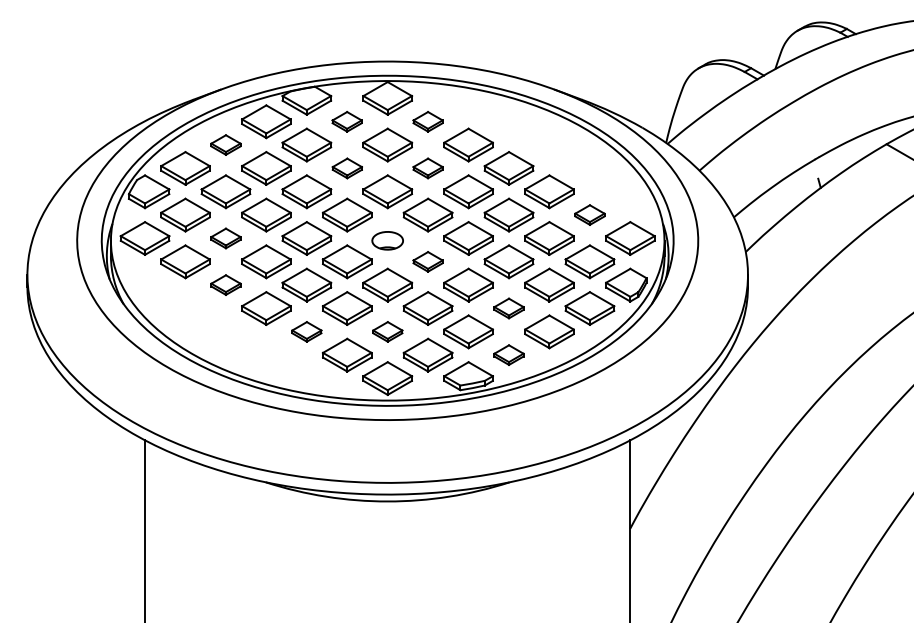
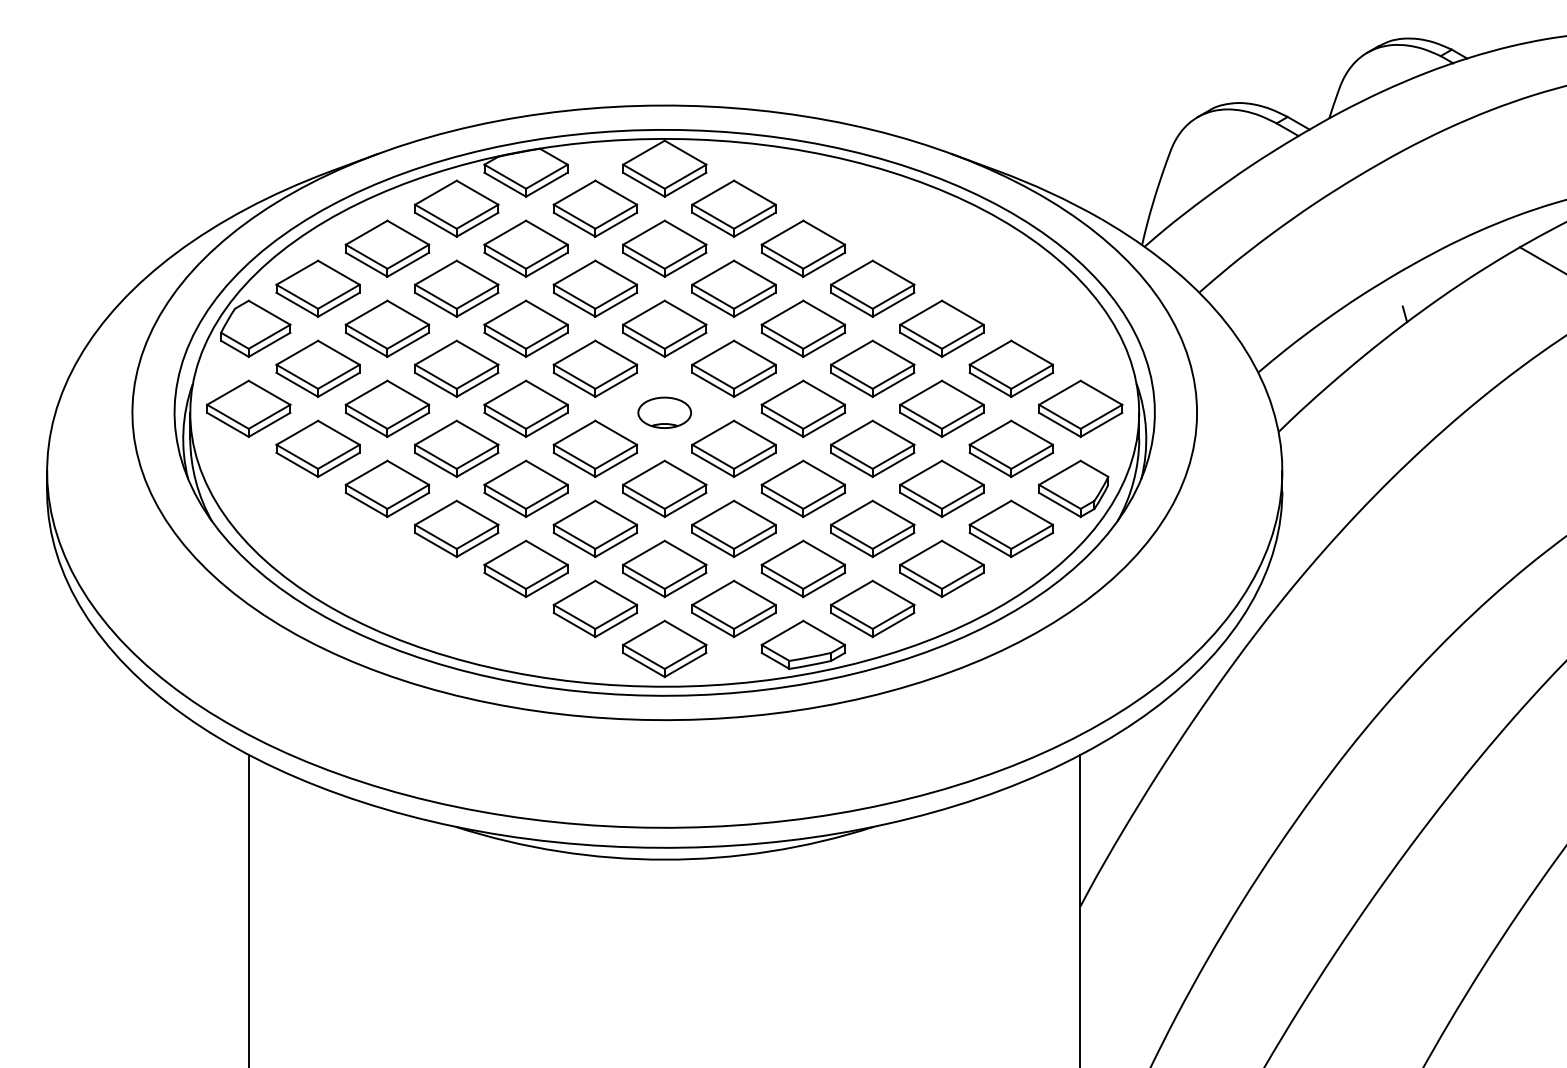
part: (346, 121) -> (594, 208), size x1.67
part: (427, 121) -> (732, 208), size x1.67
part: (225, 144) -> (386, 247), size x1.67
part: (347, 168) -> (595, 288), size x1.67
part: (427, 168) -> (732, 288), size x1.67
part: (589, 214) -> (1010, 367), size x1.67
part: (225, 238) -> (386, 408), size x1.67
part: (427, 261) -> (732, 448), size x1.67
part: (225, 284) -> (386, 487), size x1.67
part: (508, 308) -> (871, 528), size x1.67
part: (306, 331) -> (525, 568), size x1.67
part: (387, 331) -> (664, 568), size x1.67
part: (508, 354) -> (871, 607), size x1.67

